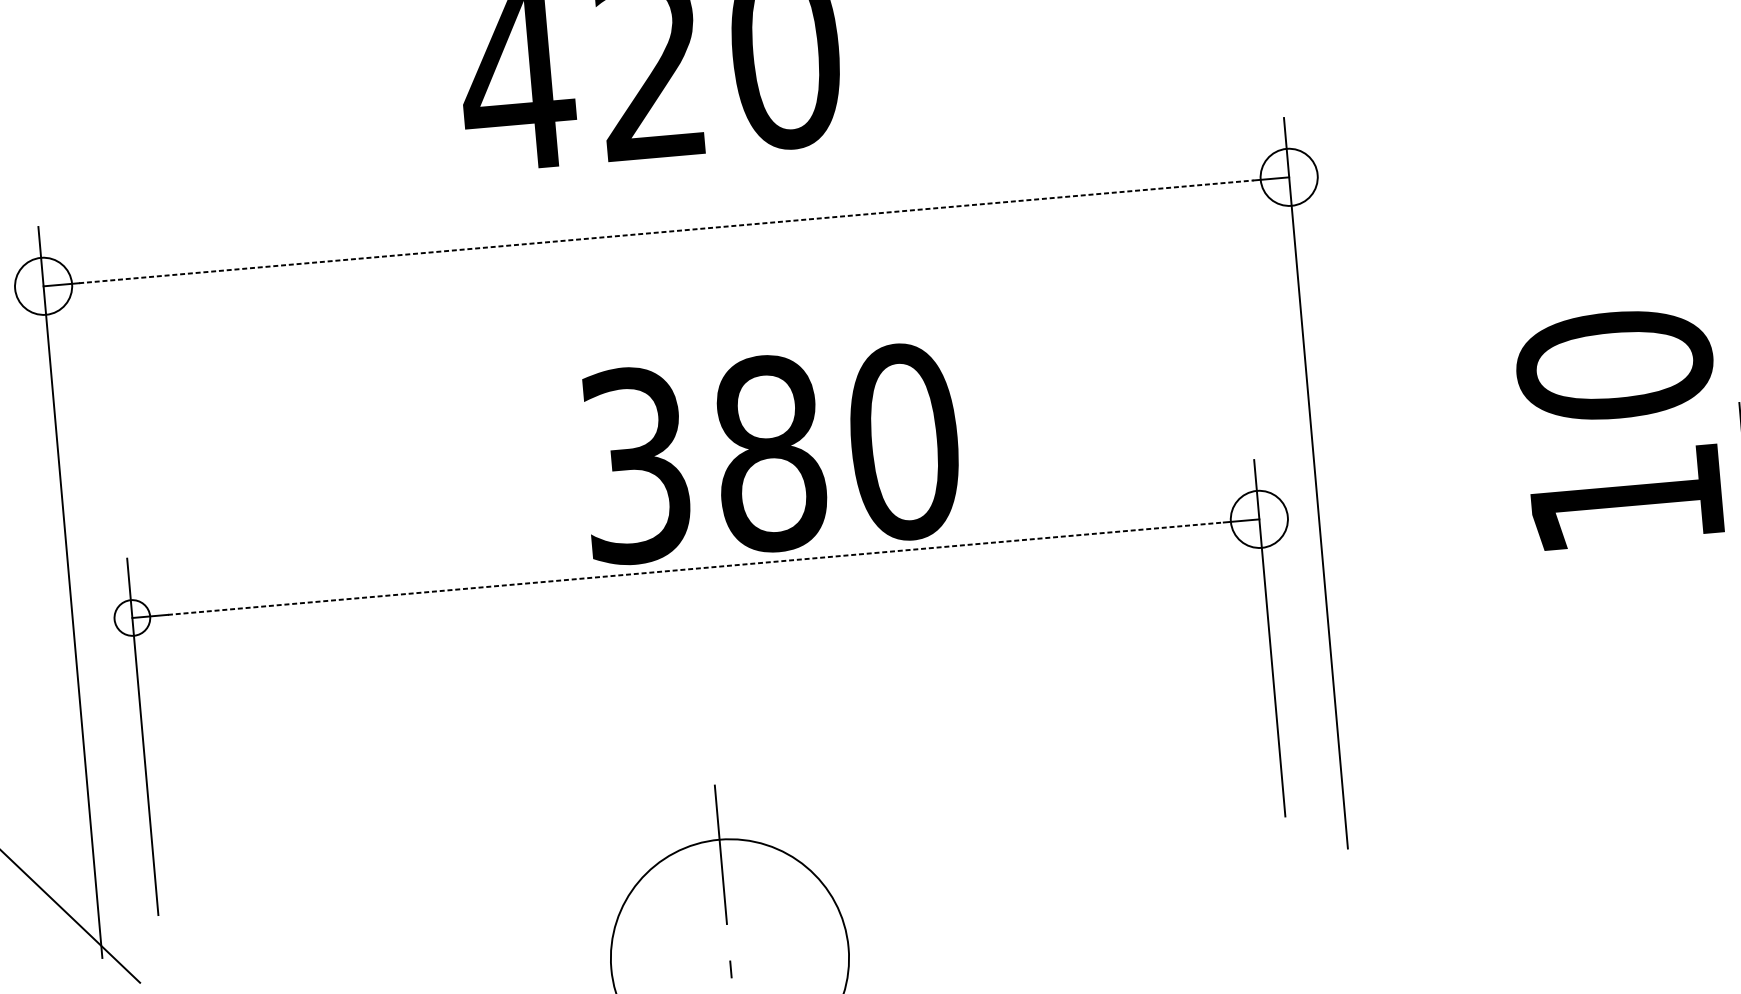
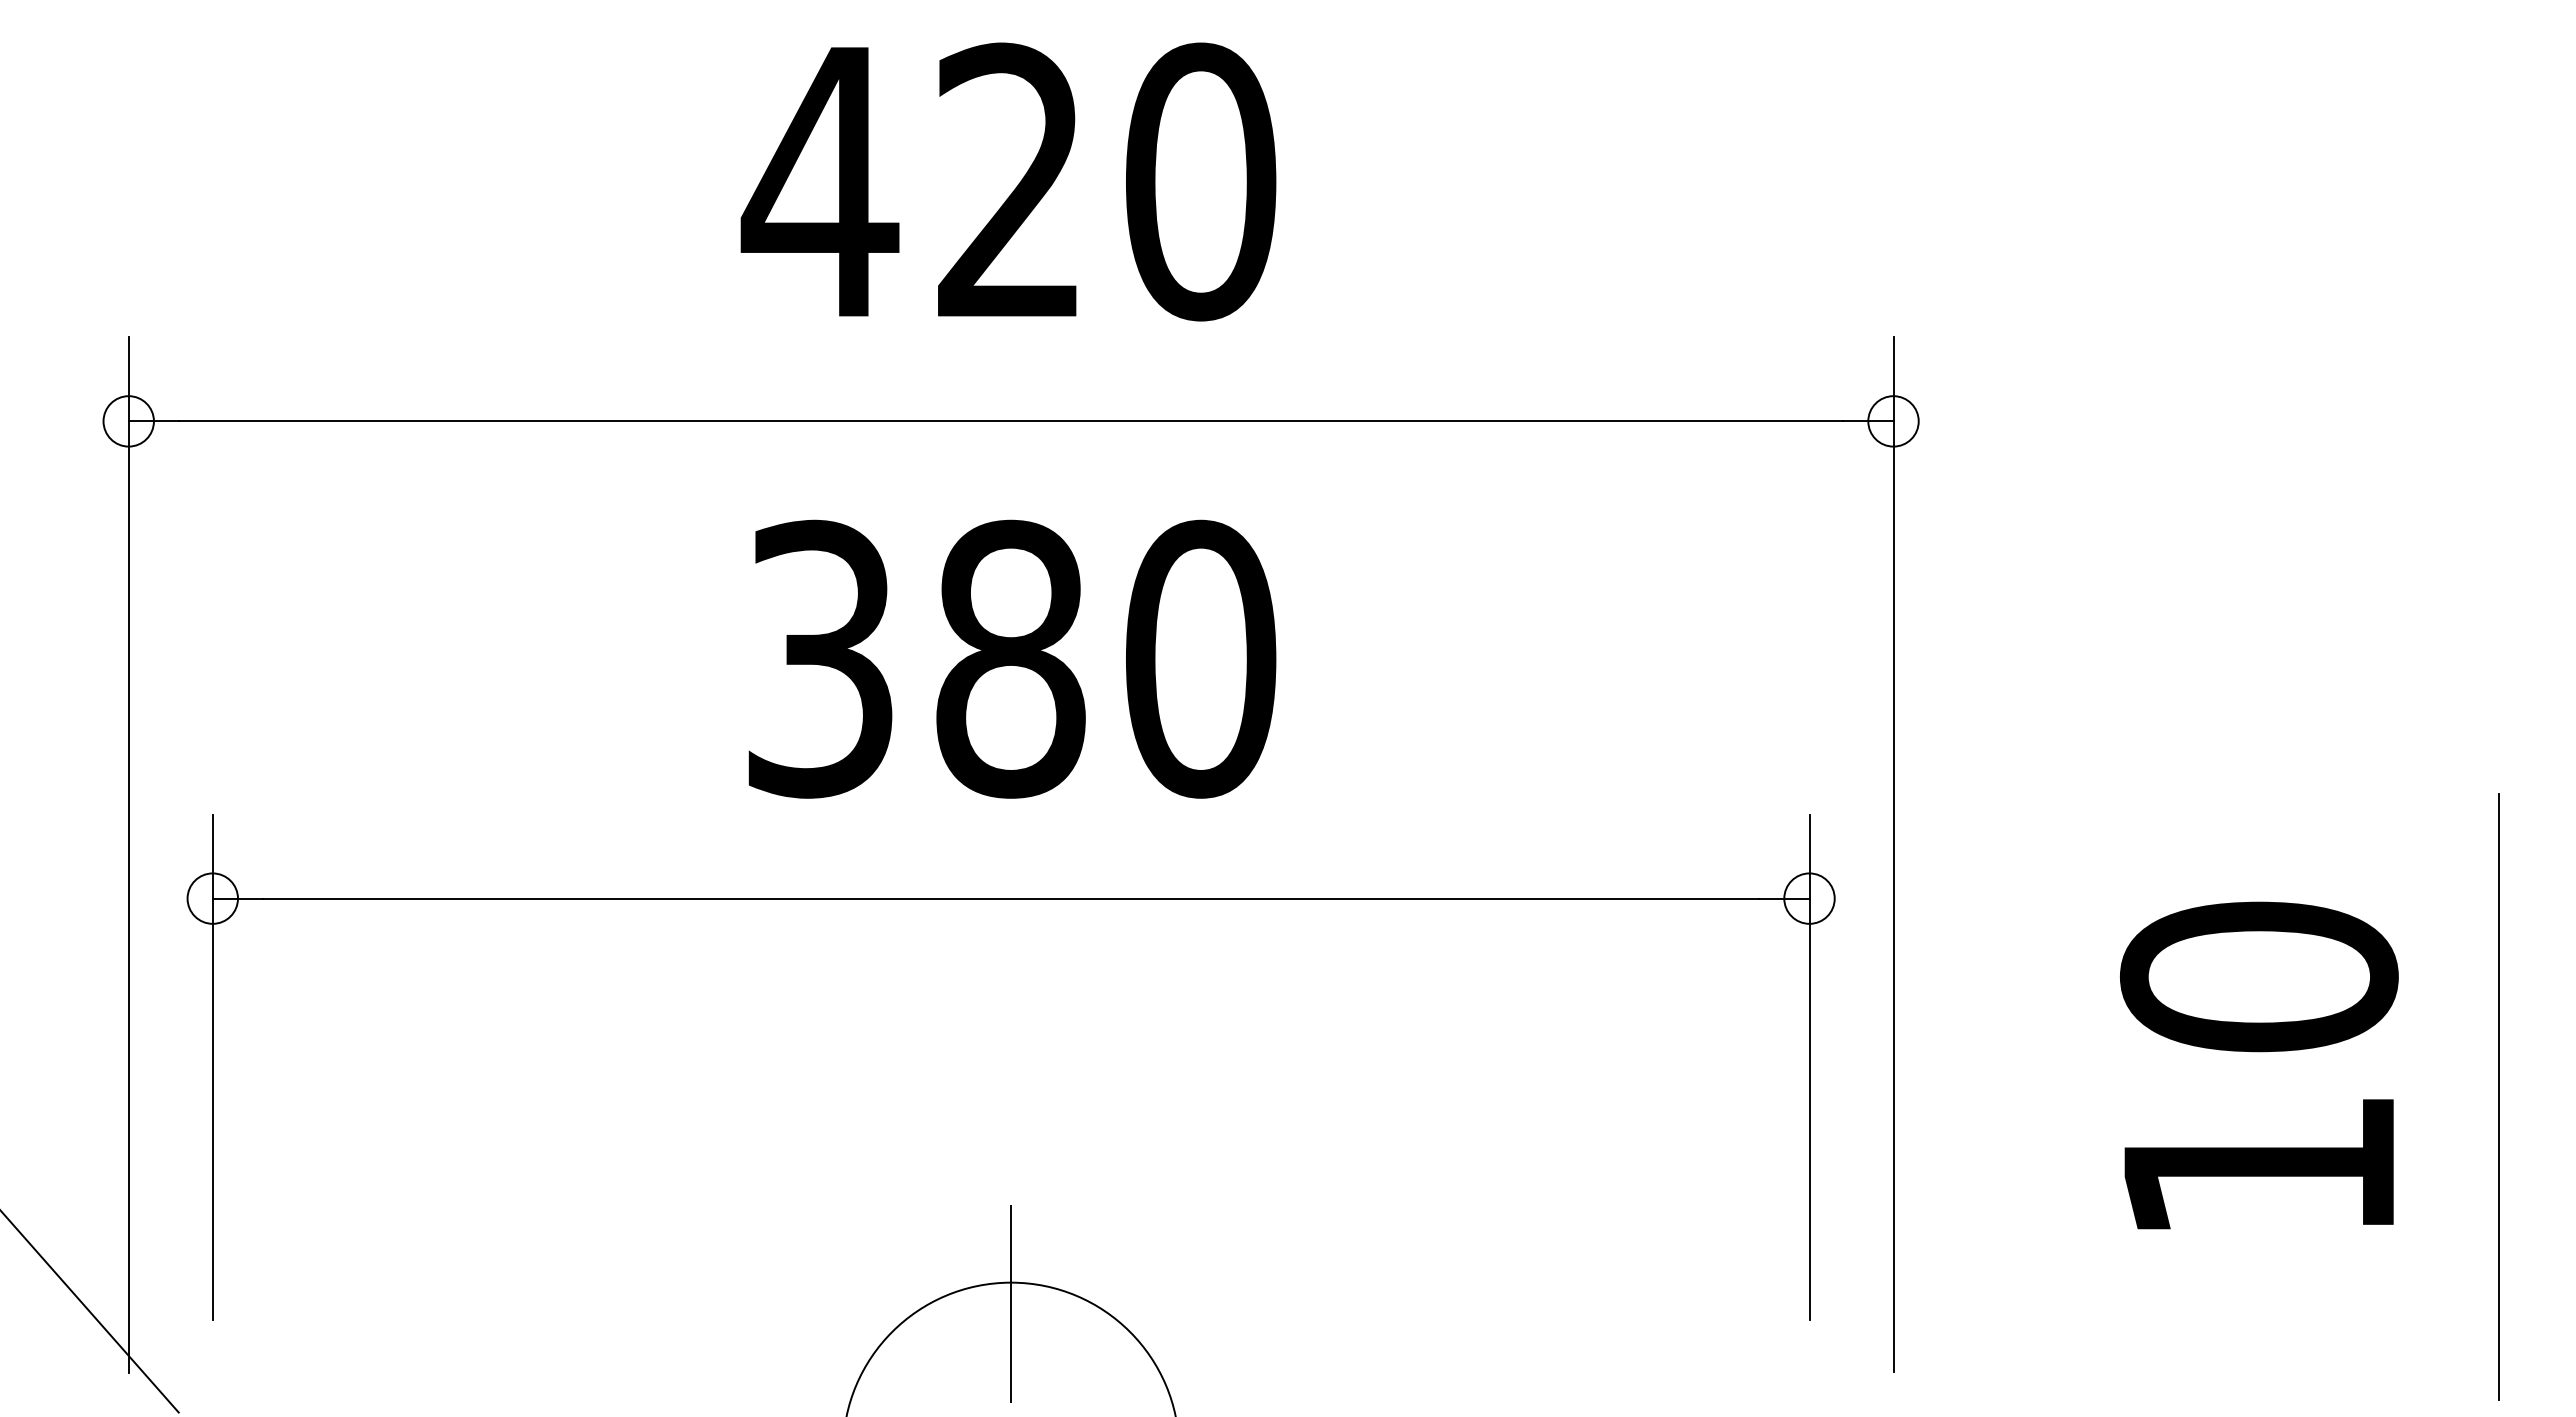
circle: (1289, 177) -> (1893, 421), size x0.62
line: (666, 231) -> (1011, 421), dashed -> solid
circle: (43, 286) -> (128, 421), size x0.62
text: (1620, 427) -> (2259, 1065), moved
text: (771, 453) -> (1012, 658), moved
circle: (1259, 519) -> (1809, 898), size x0.62
line: (696, 568) -> (1011, 898), dashed -> solid

